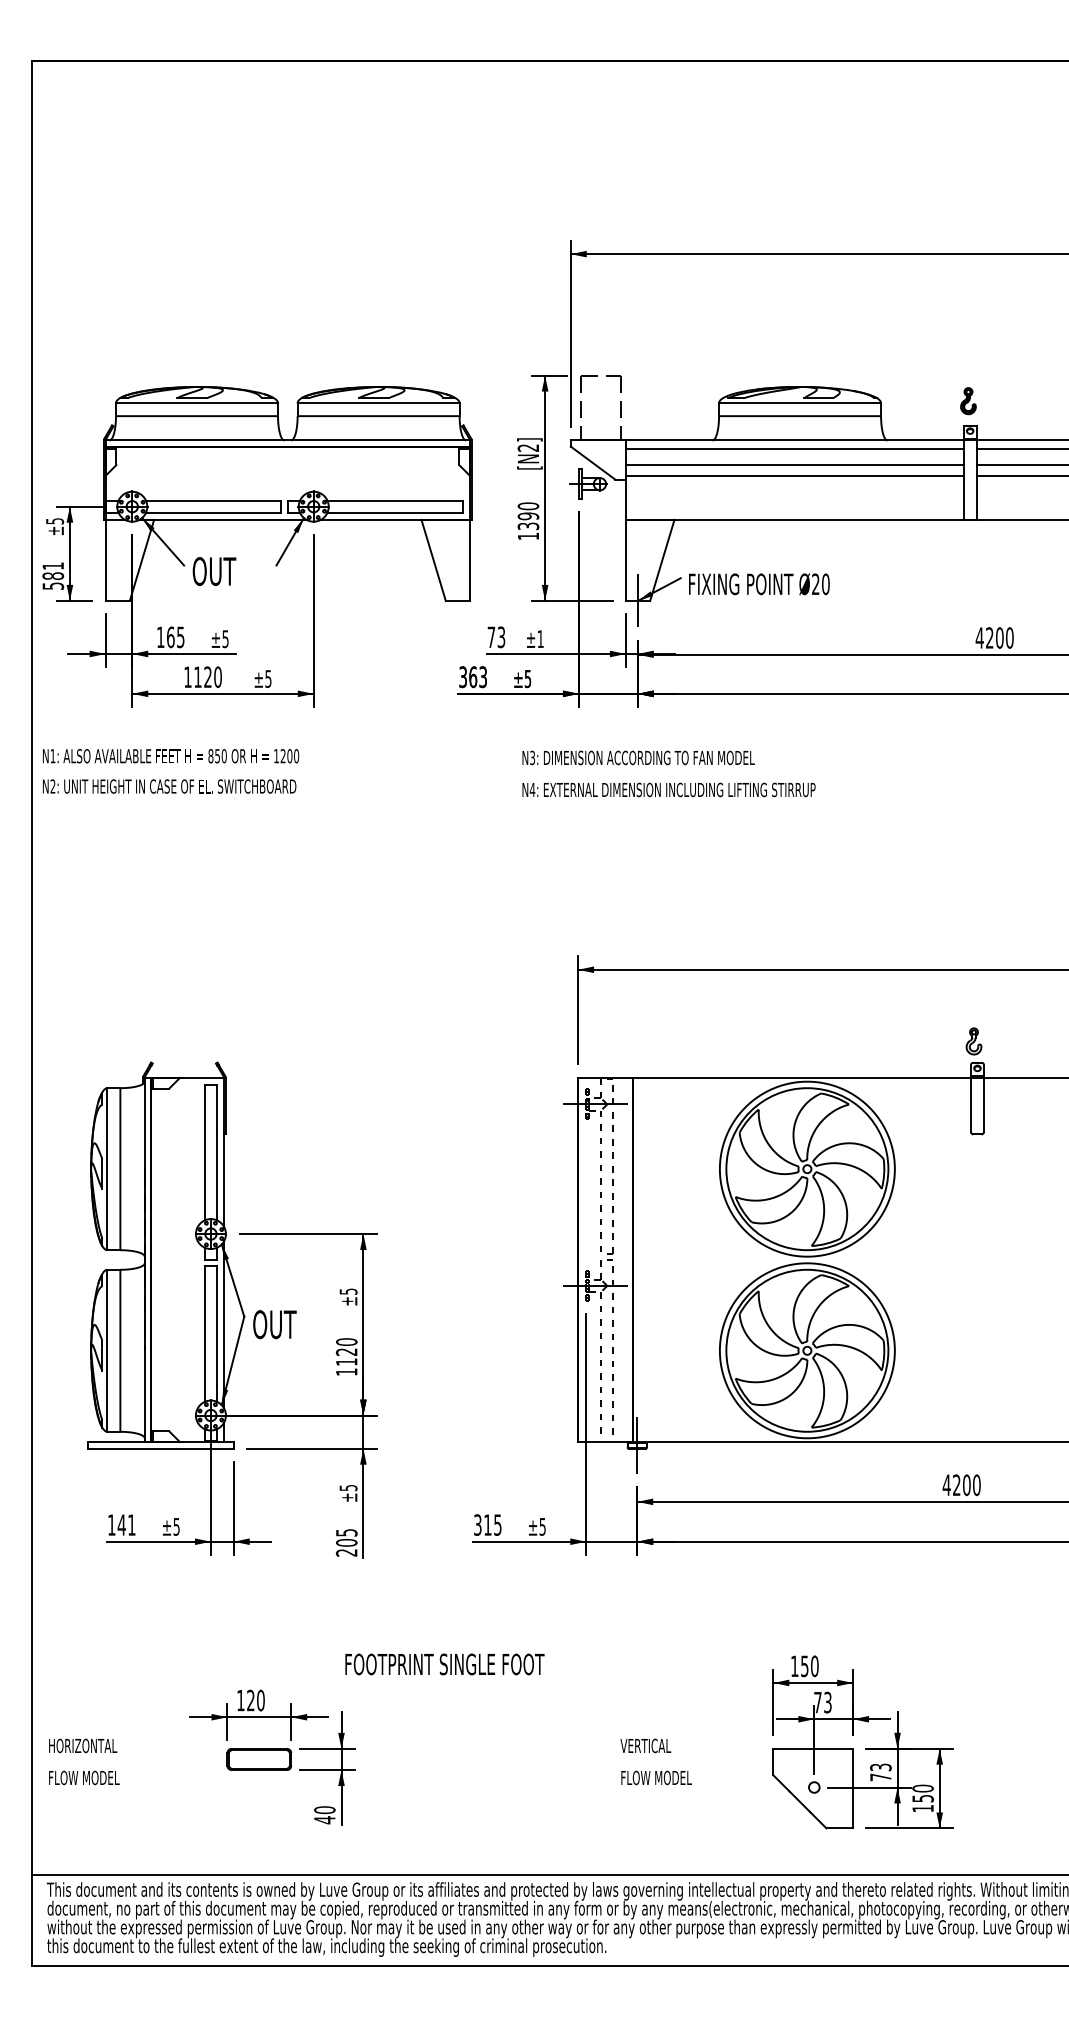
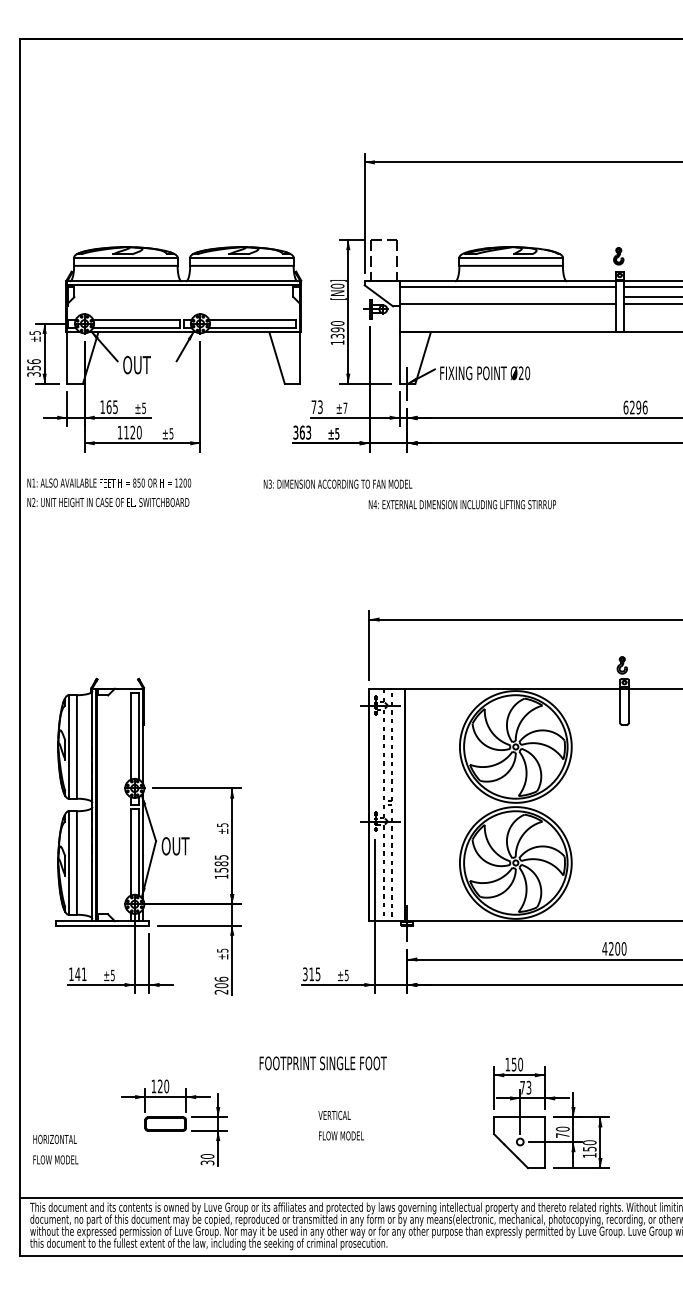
text: (528, 446) -> (337, 285), [N2] -> [N0]
line: (794, 465) -> (507, 297), removed
text: (52, 575) -> (33, 367), 581 -> 356
text: (540, 637) -> (345, 407), ±1 -> ±7
text: (994, 637) -> (635, 407), 4200 -> 6296
text: (637, 756) -> (337, 483), moved
text: (667, 789) -> (461, 504), moved
text: (346, 1351) -> (221, 863), 1120 -> 1585
text: (346, 1531) -> (221, 978), 205 -> 206
text: (443, 1664) -> (322, 1063), moved
text: (83, 1761) -> (55, 1149), moved
text: (655, 1761) -> (340, 1125), moved
text: (880, 1766) -> (562, 1128), 73 -> 70
text: (324, 1819) -> (207, 1162), 40 -> 30

